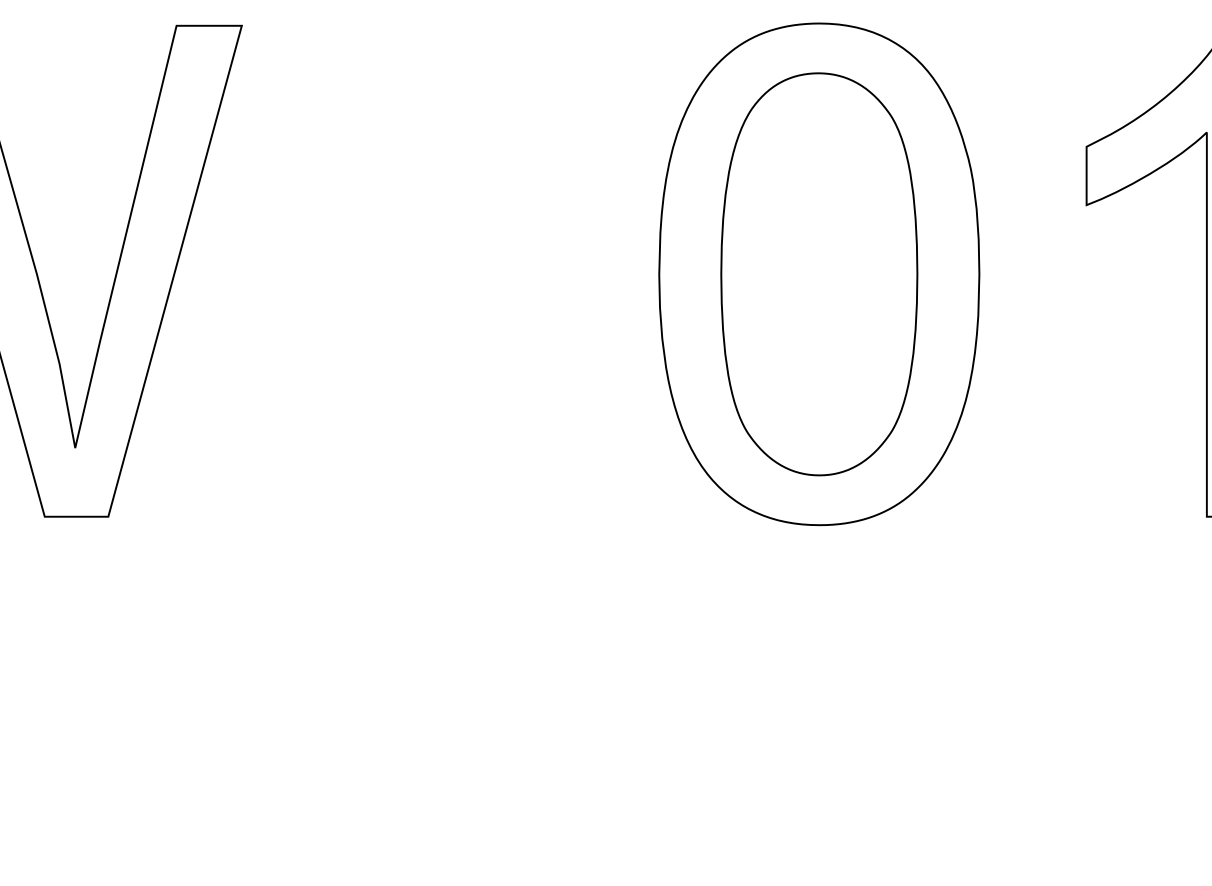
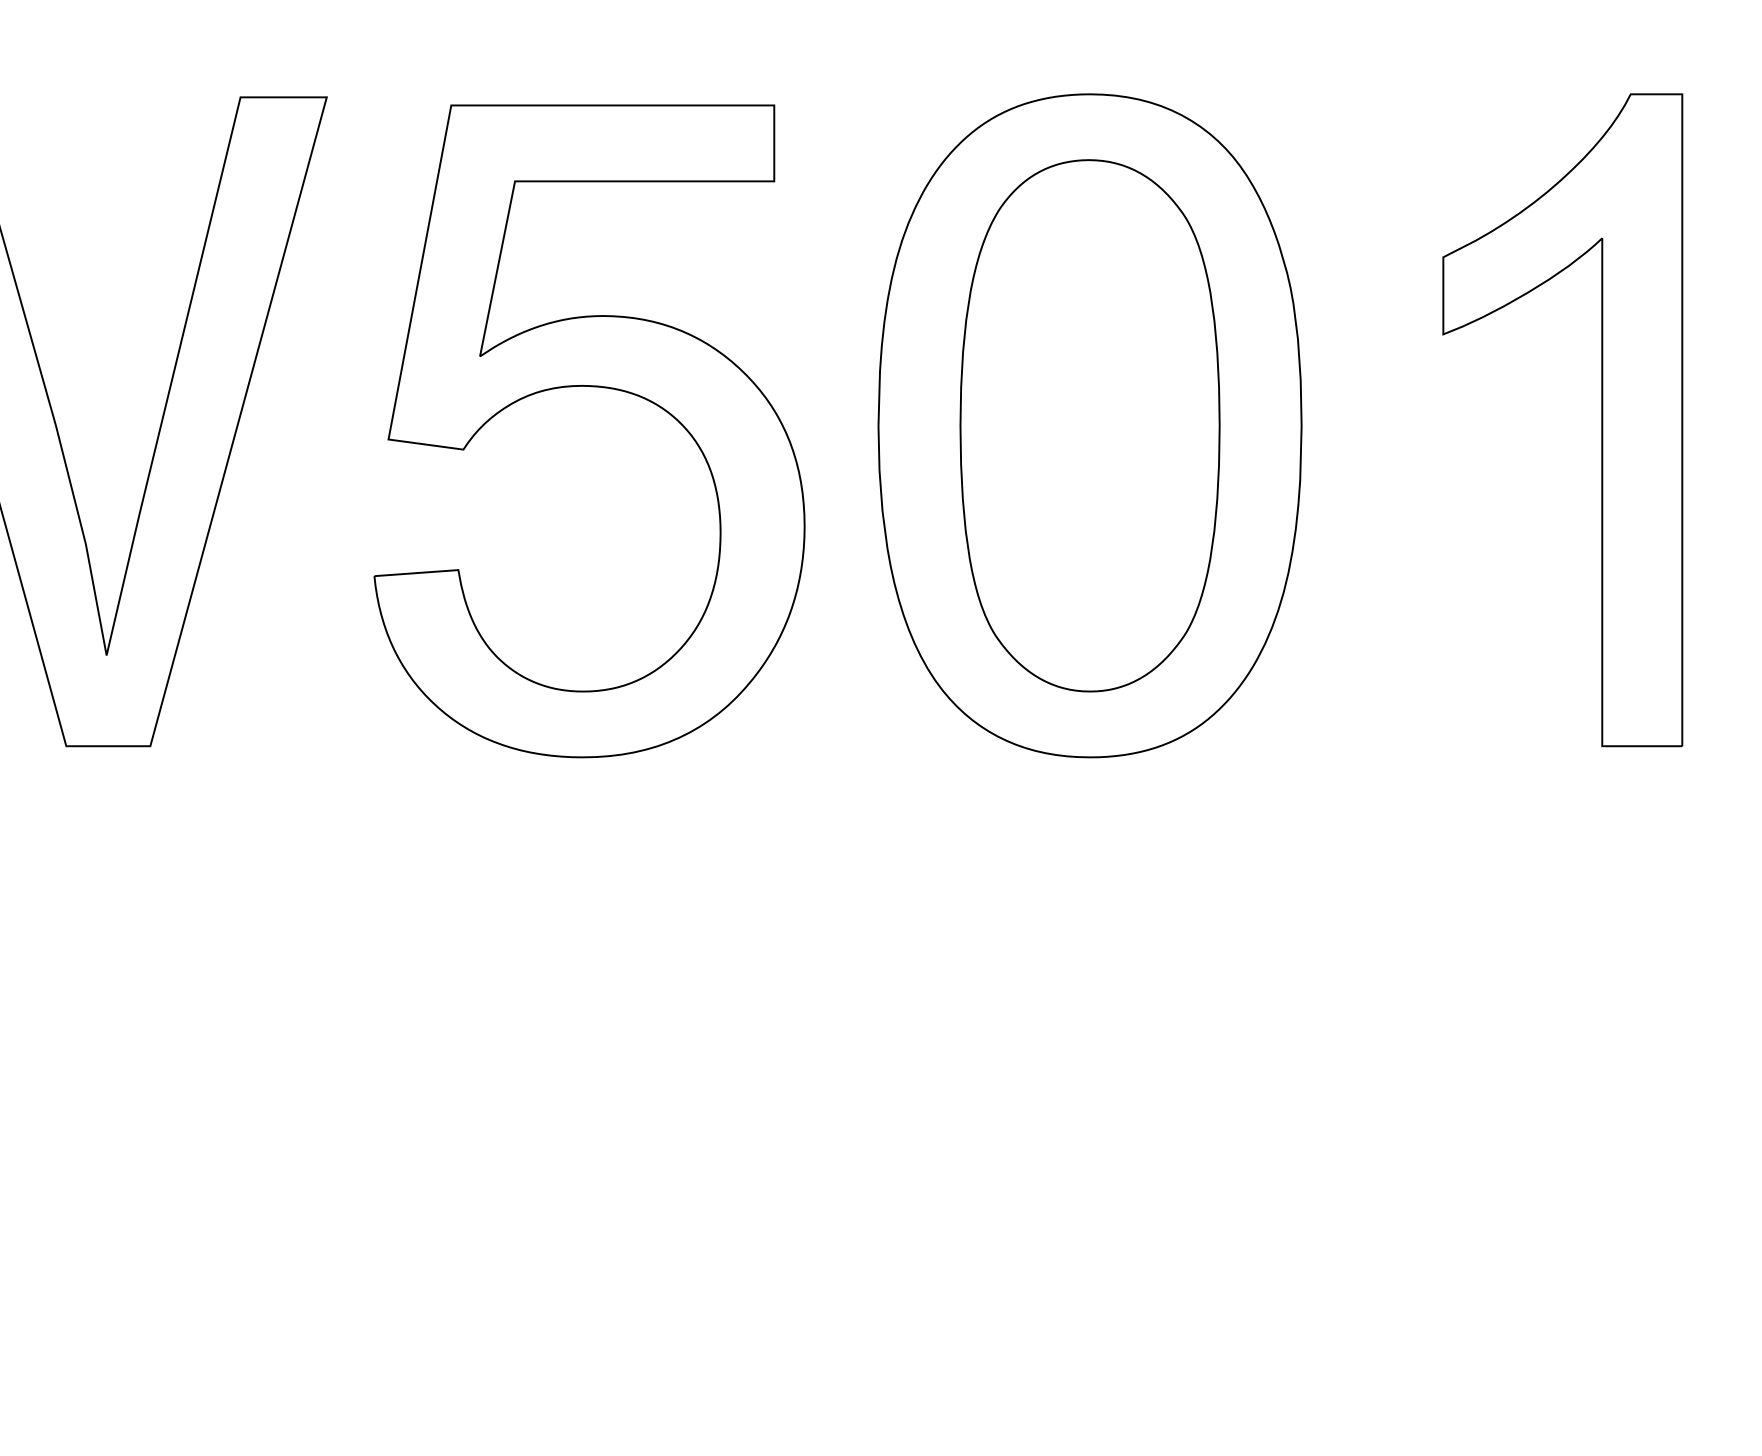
part: (442, 245) -> (591, 387), added

